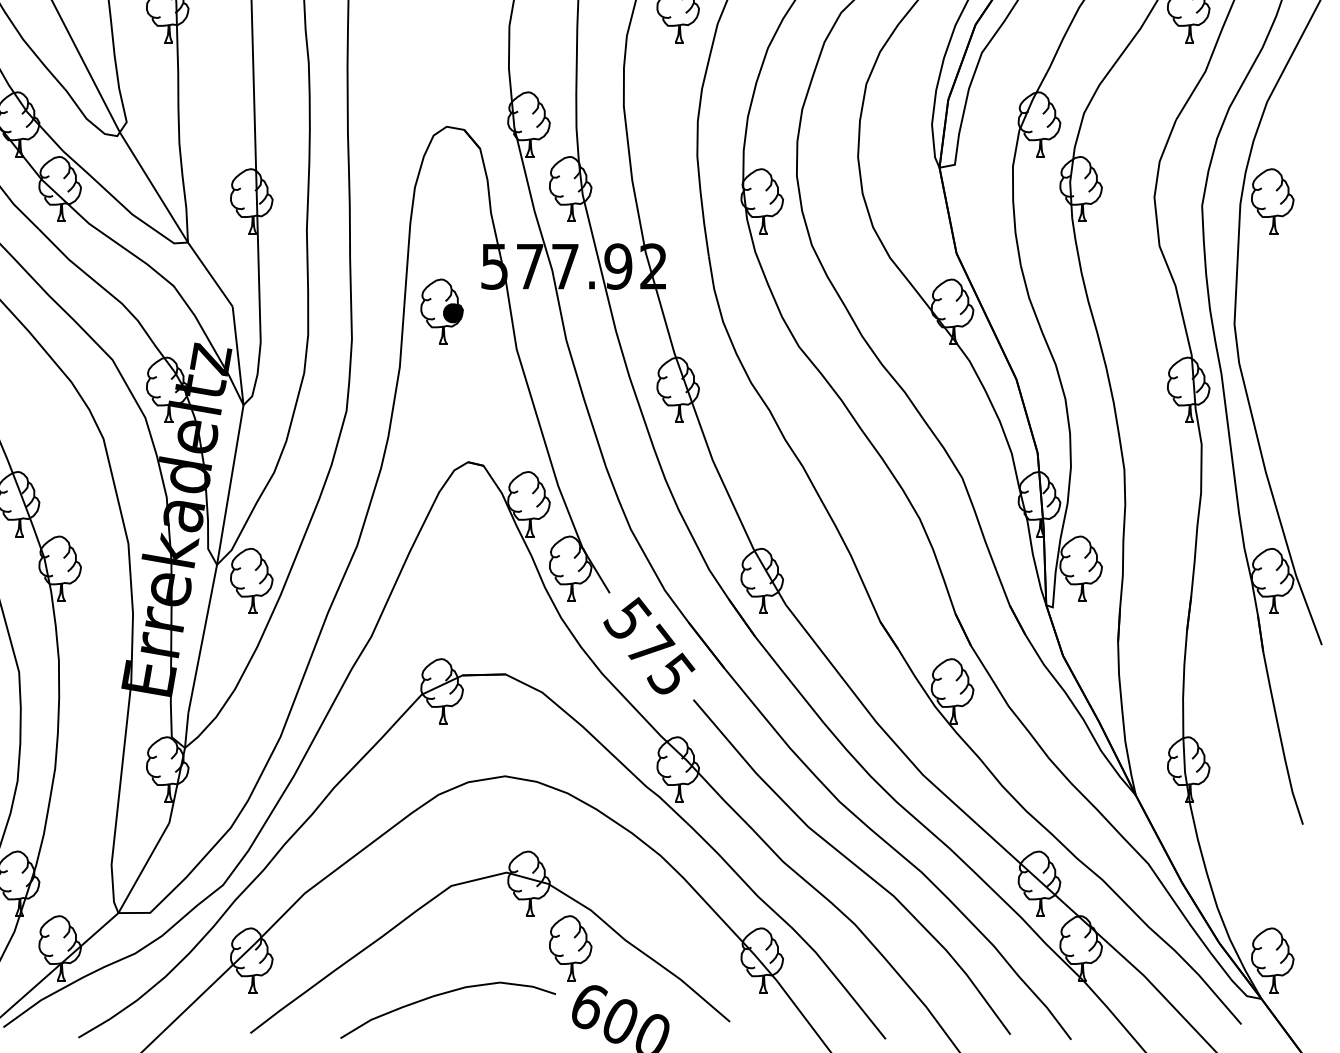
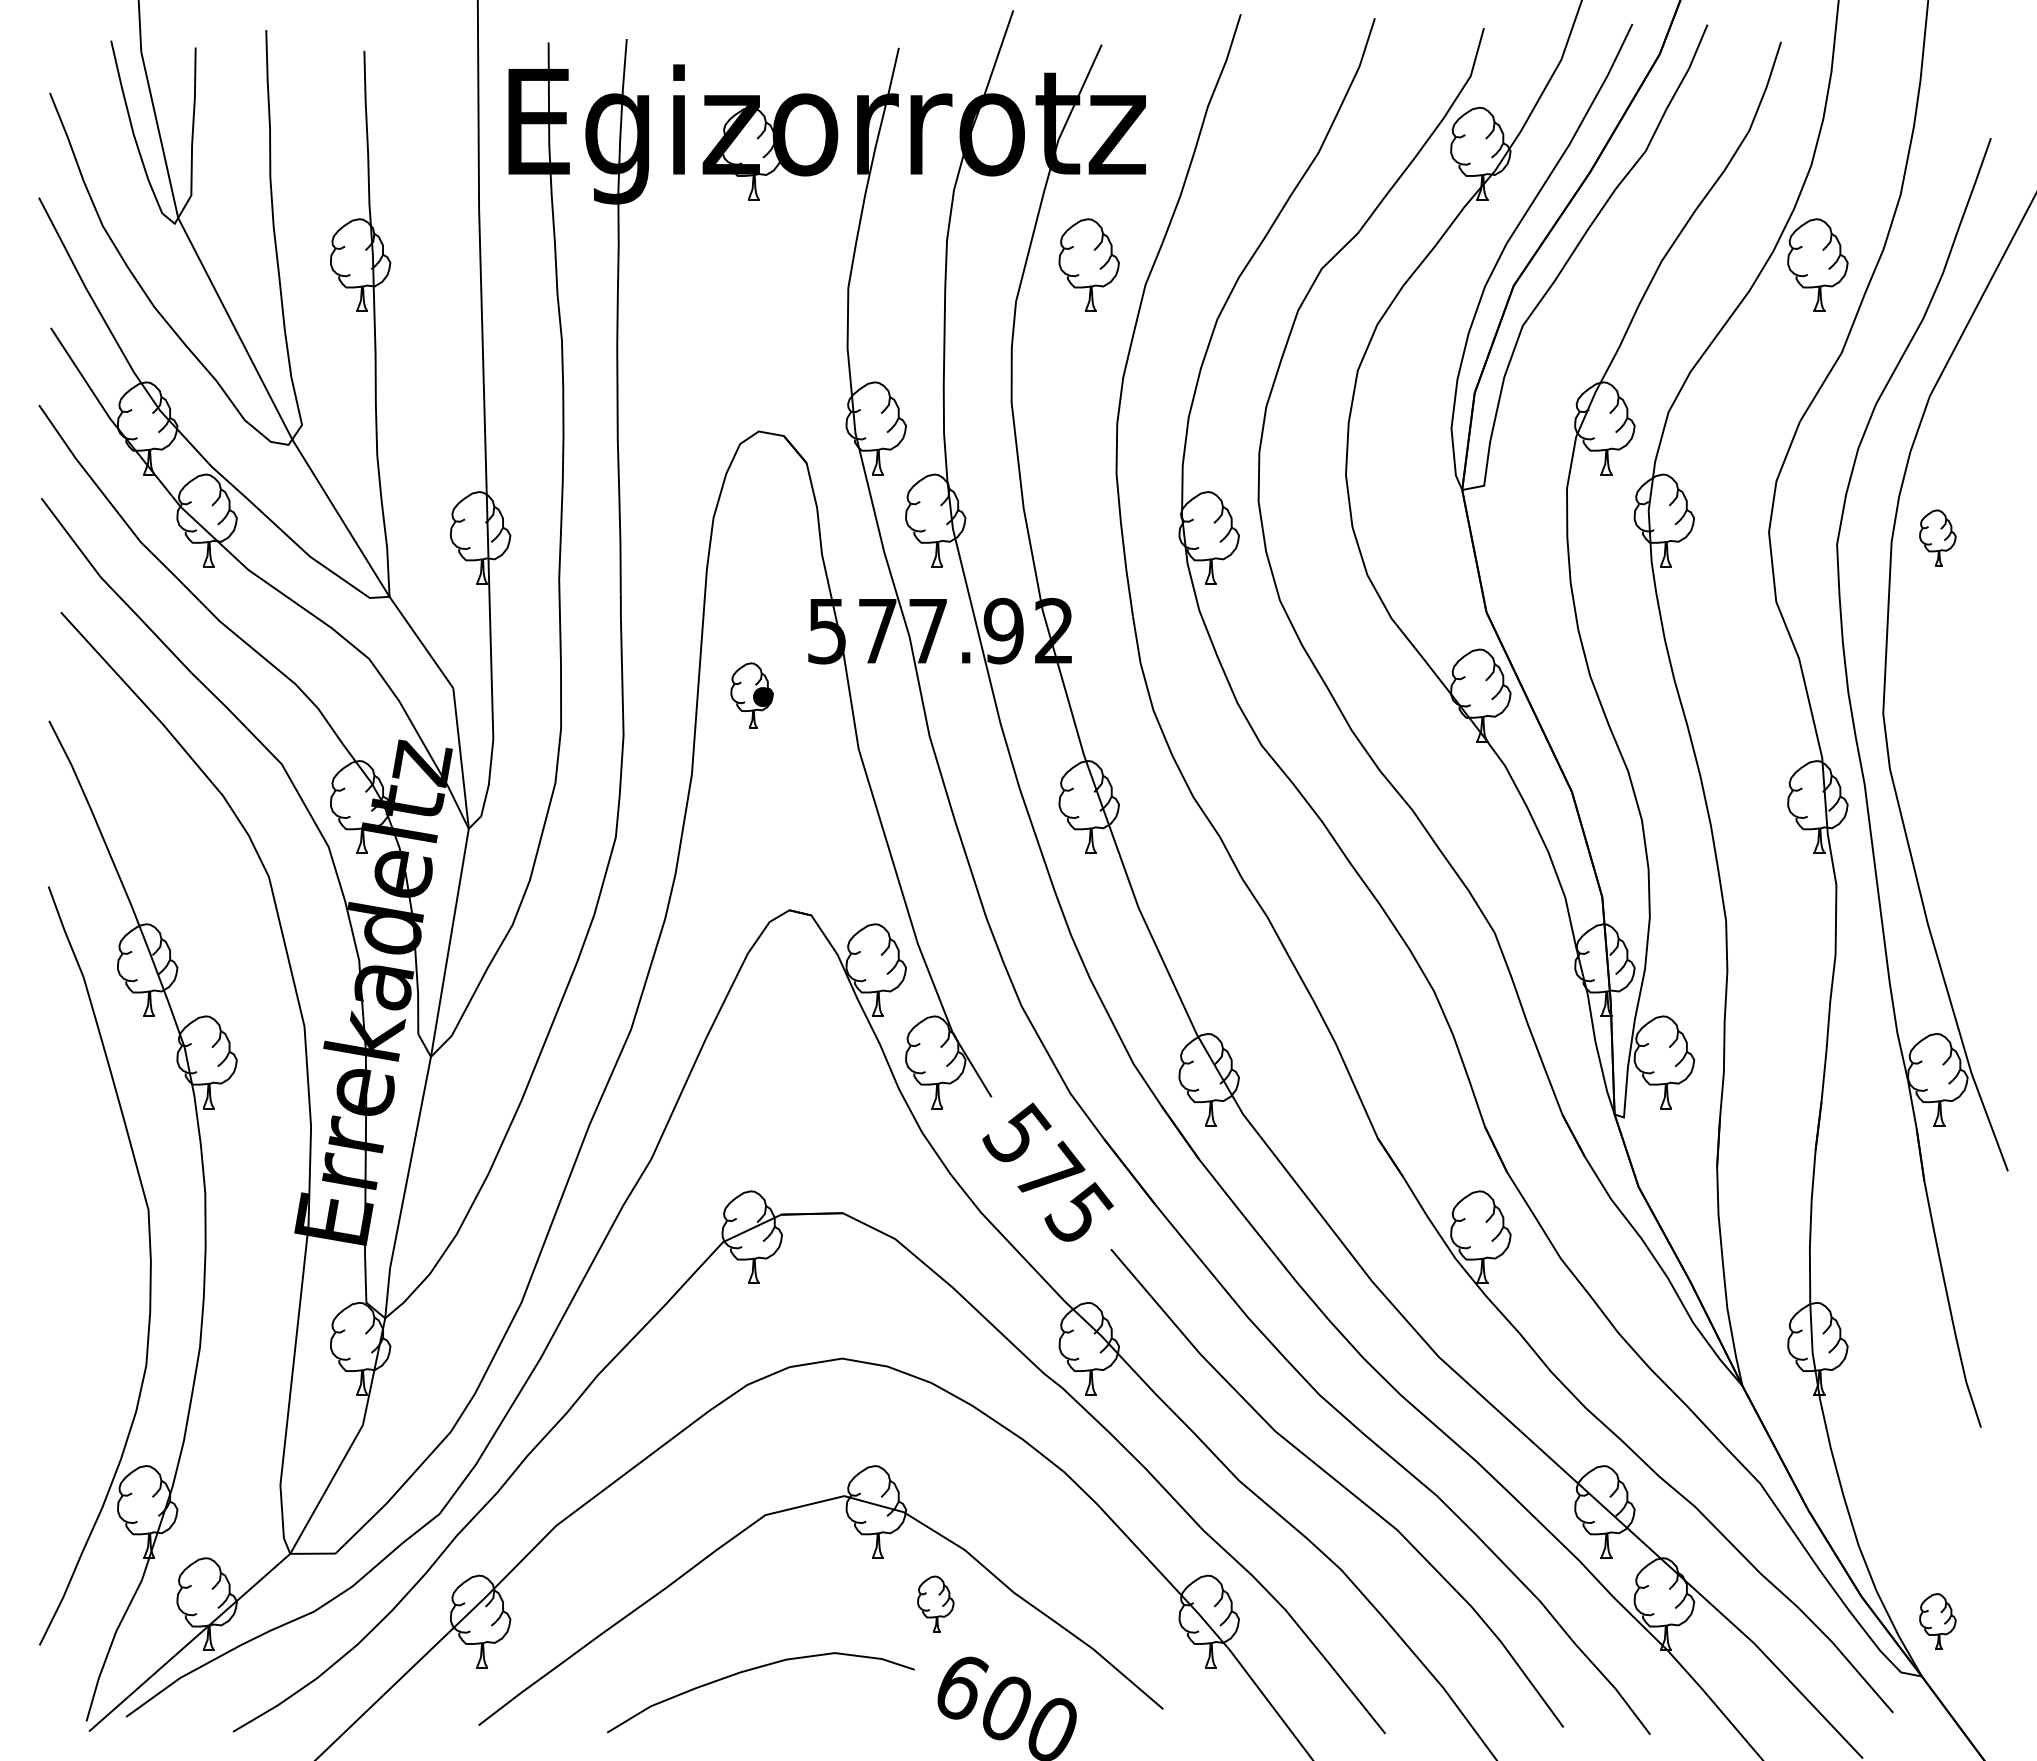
part: (1272, 201) -> (1937, 537), size x0.6
part: (441, 311) -> (751, 695), size x0.7
part: (251, 580) -> (480, 1079), removed
part: (570, 947) -> (935, 1603), size x0.6
part: (1272, 960) -> (1937, 1621), size x0.6

